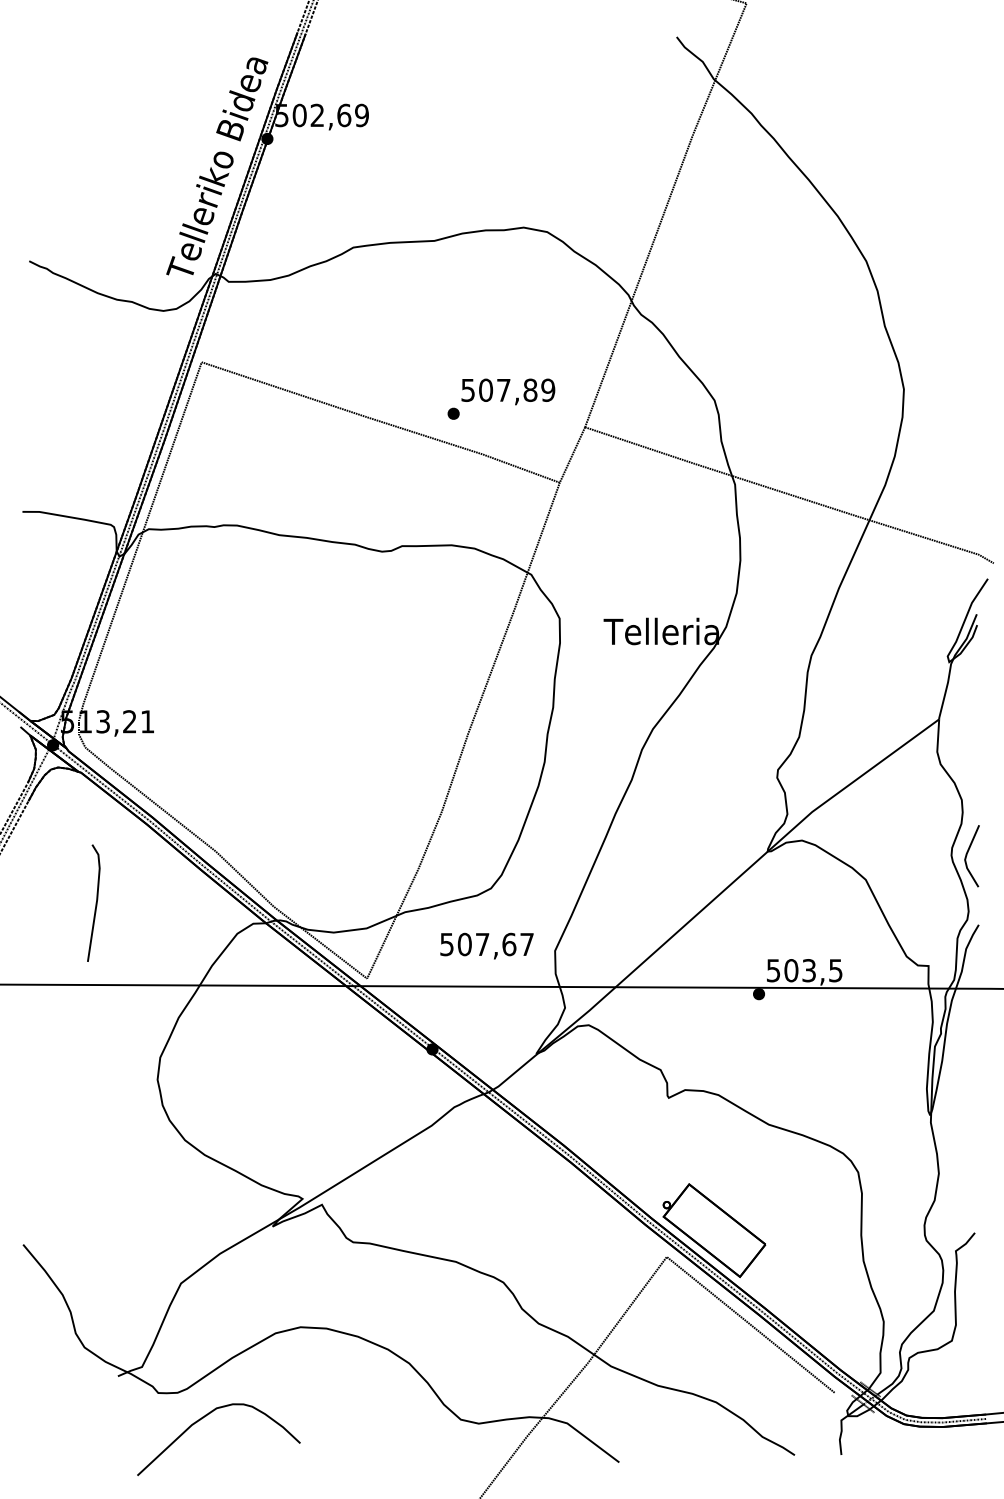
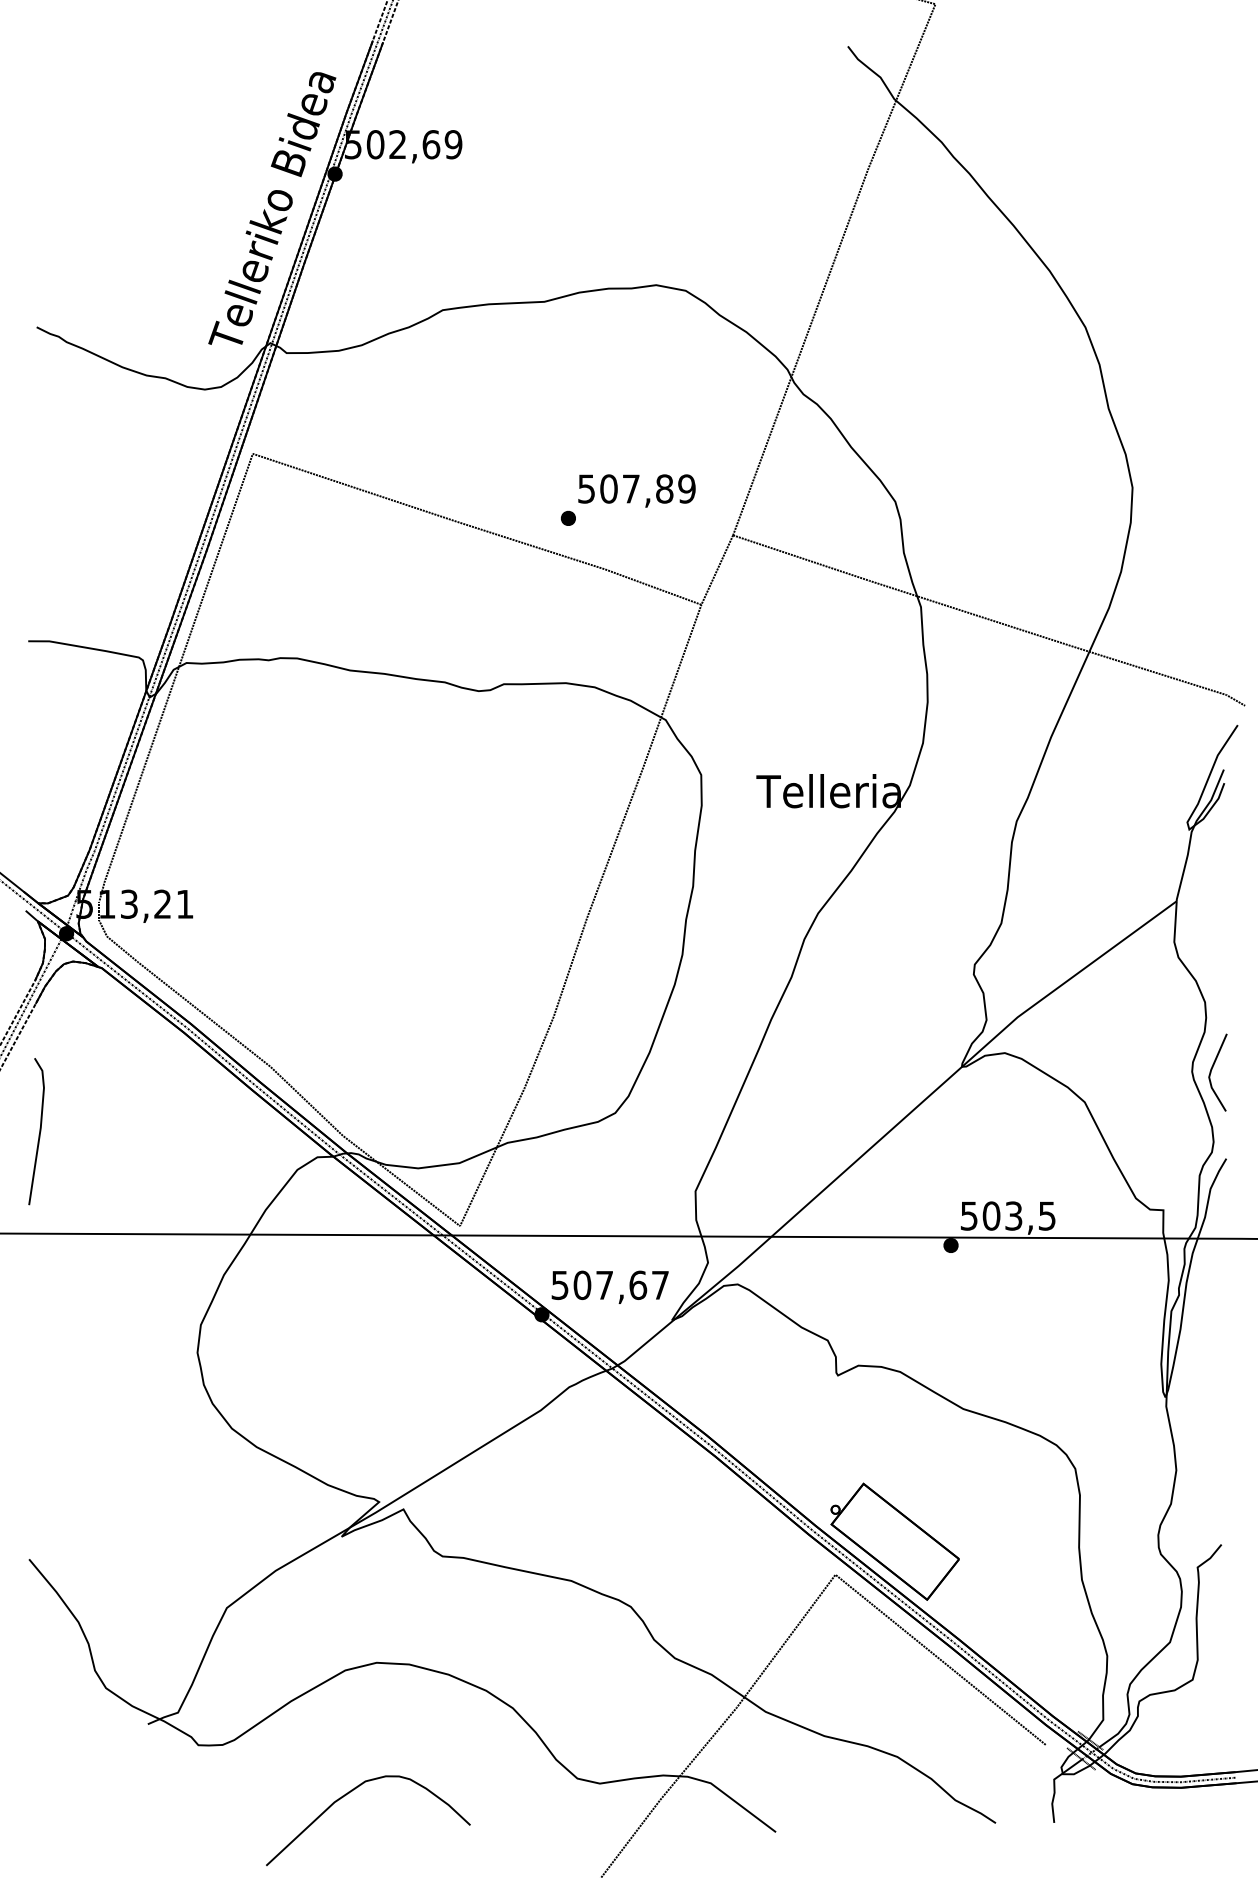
line: (96, 903) -> (39, 1131), moved
text: (486, 945) -> (609, 1286), moved
part: (203, 1417) -> (349, 1793), moved

